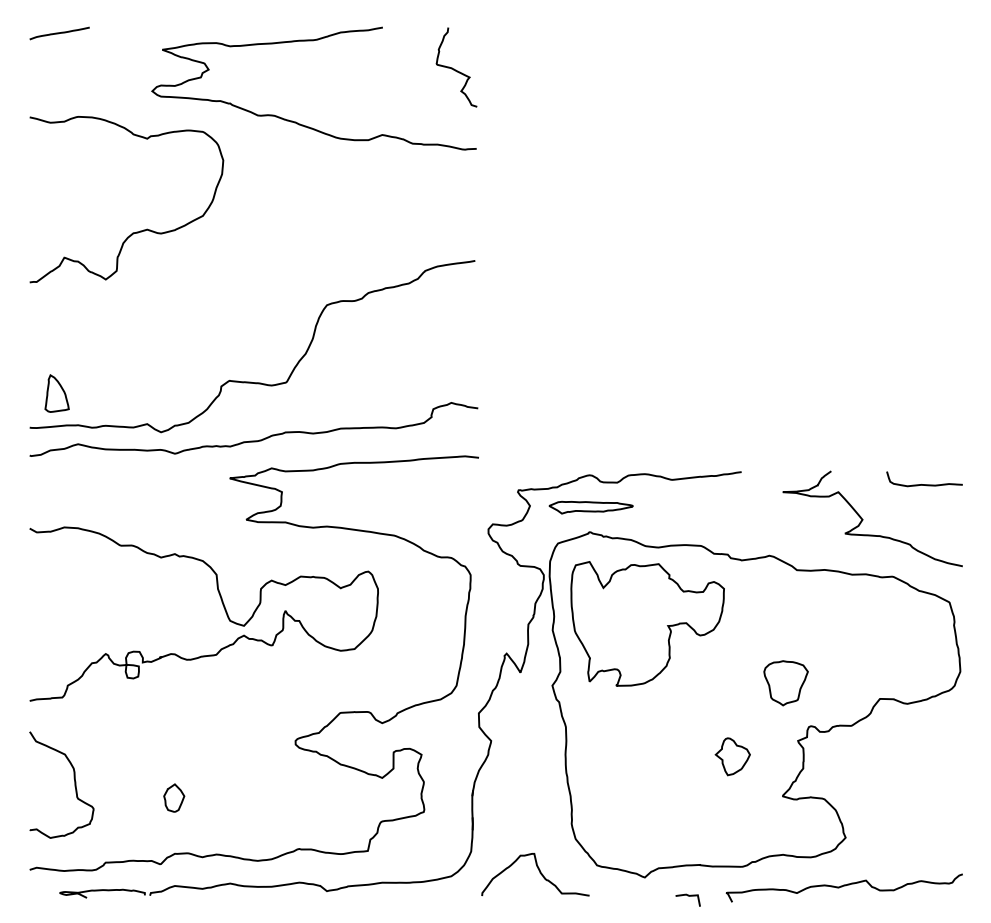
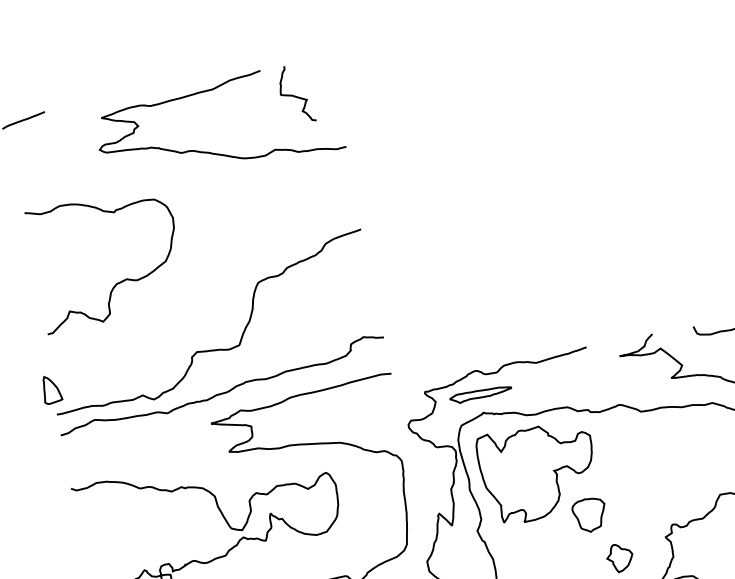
curve: (456, 69) -> (296, 95), moved
curve: (136, 231) -> (119, 282), moved
part: (56, 393) -> (51, 389), moved
part: (785, 683) -> (589, 515), moved

